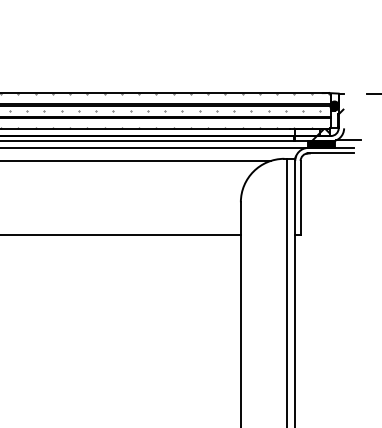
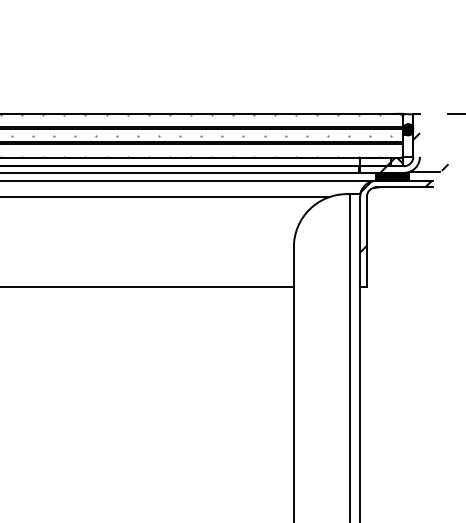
hatch: (331, 170) -> (404, 208), added

